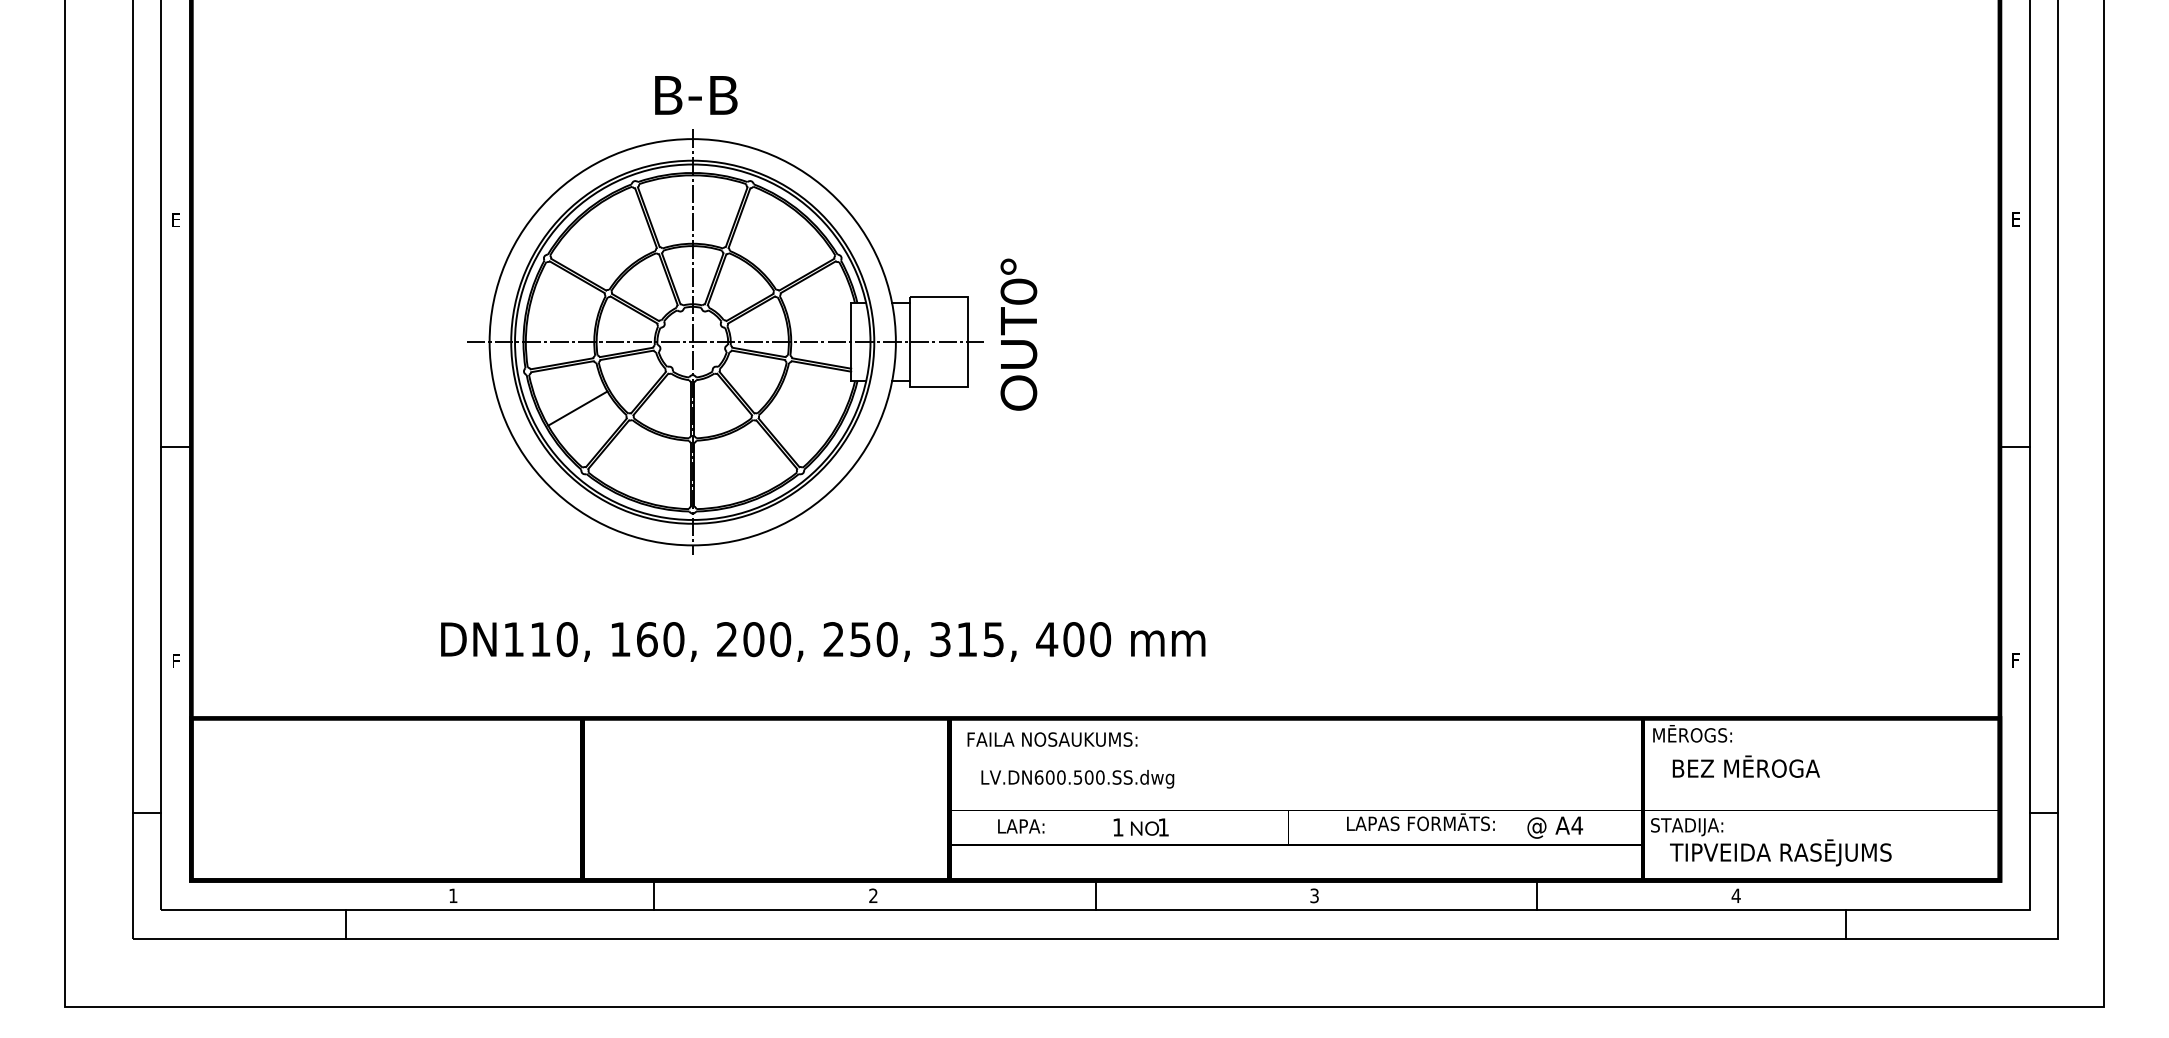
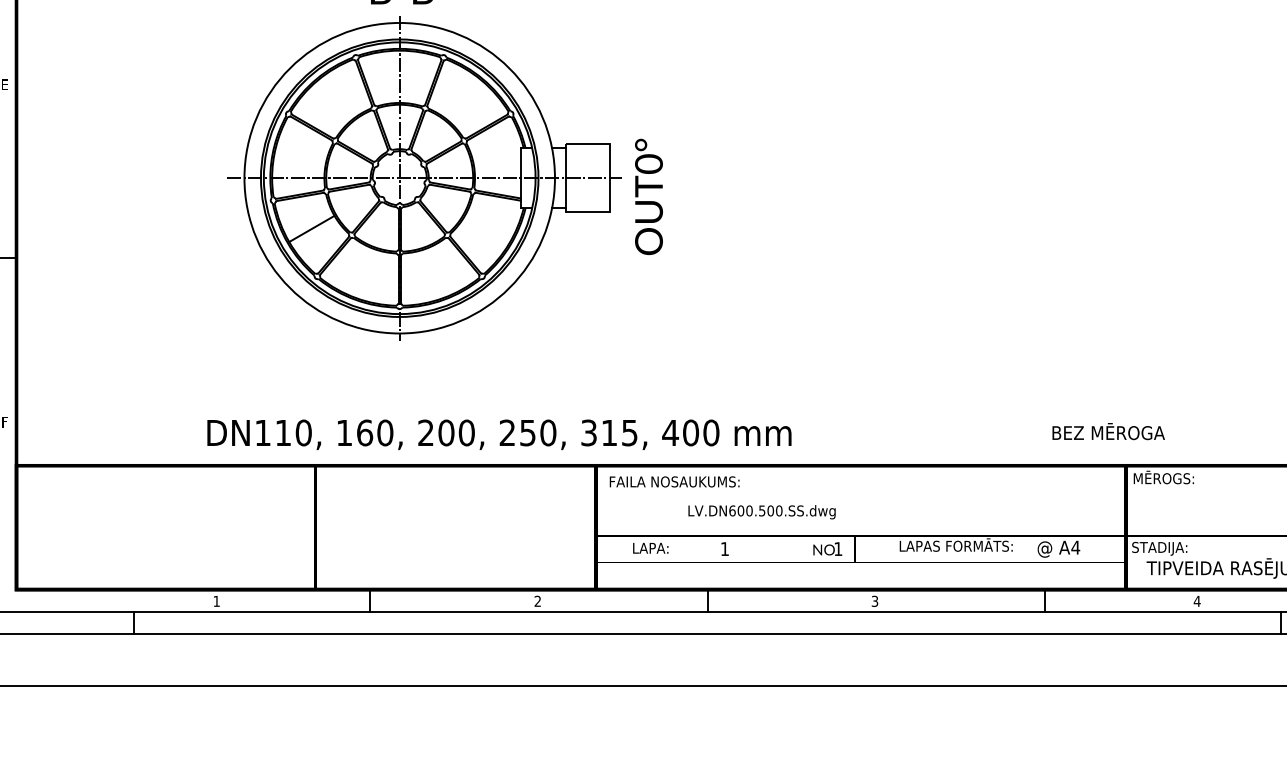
text: (1018, 334) -> (648, 196), moved
text: (823, 641) -> (499, 434), moved
text: (1745, 766) -> (1108, 431), moved
text: (1077, 779) -> (761, 512), moved
text: (1149, 827) -> (827, 549), moved

